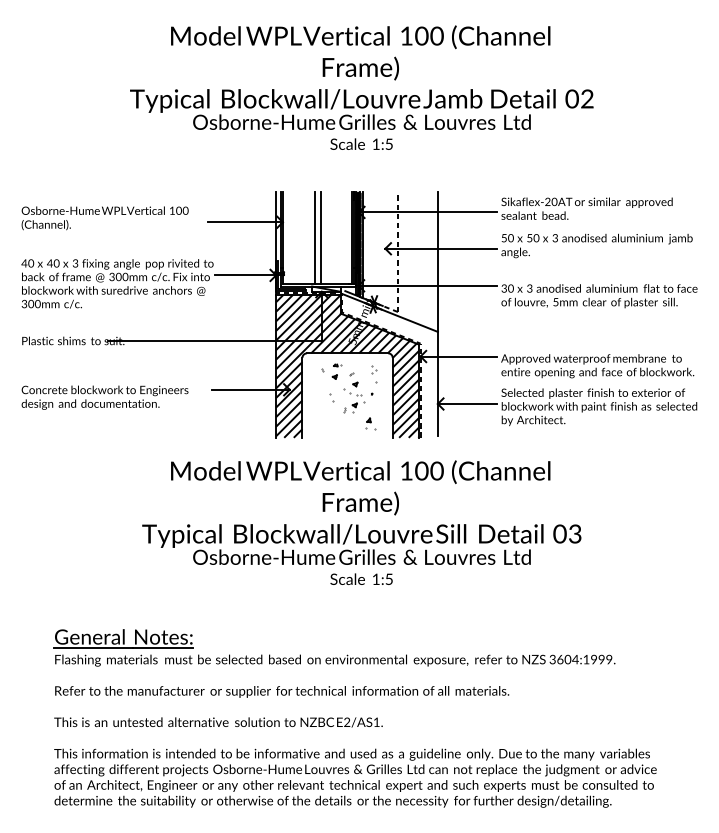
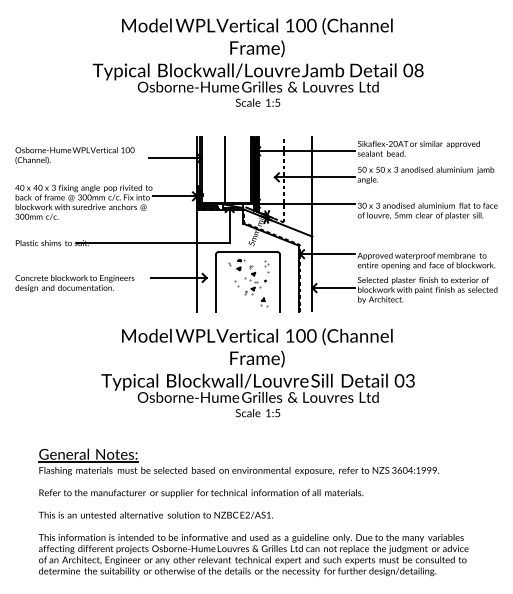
text: (586, 100) -> (418, 71), 02 -> 08
line: (320, 237) -> (228, 169), removed
hatch: (348, 366) -> (248, 261), removed

